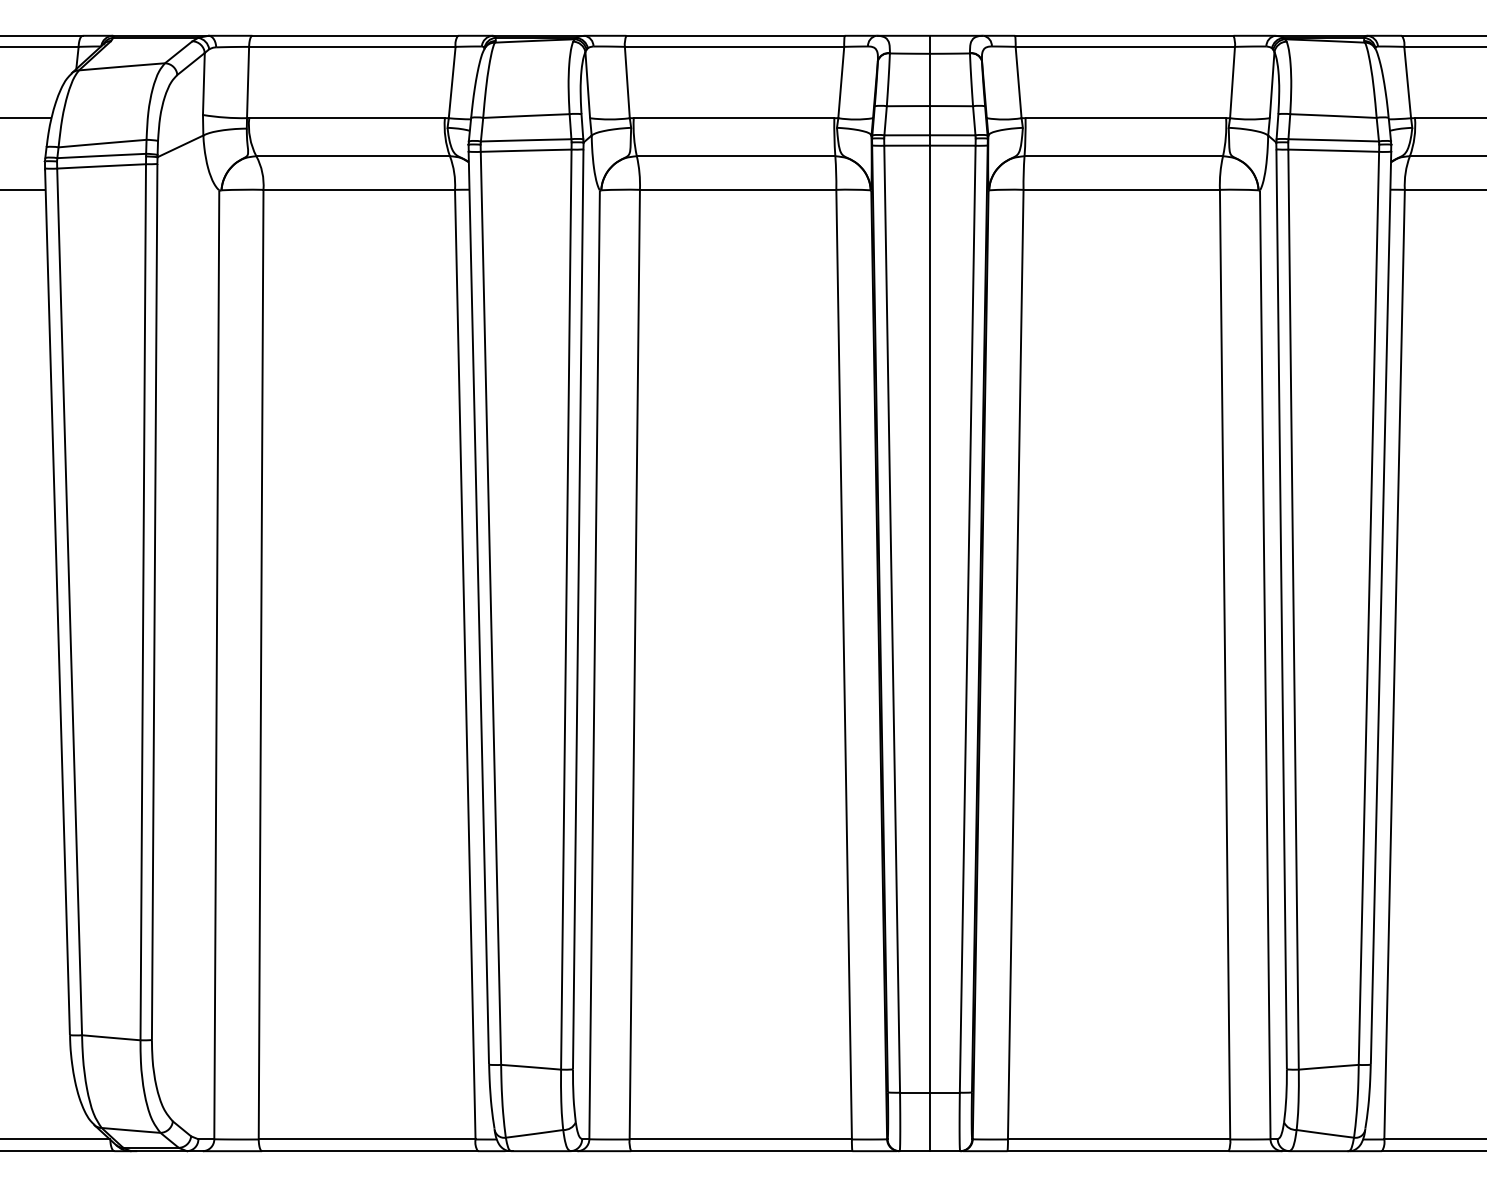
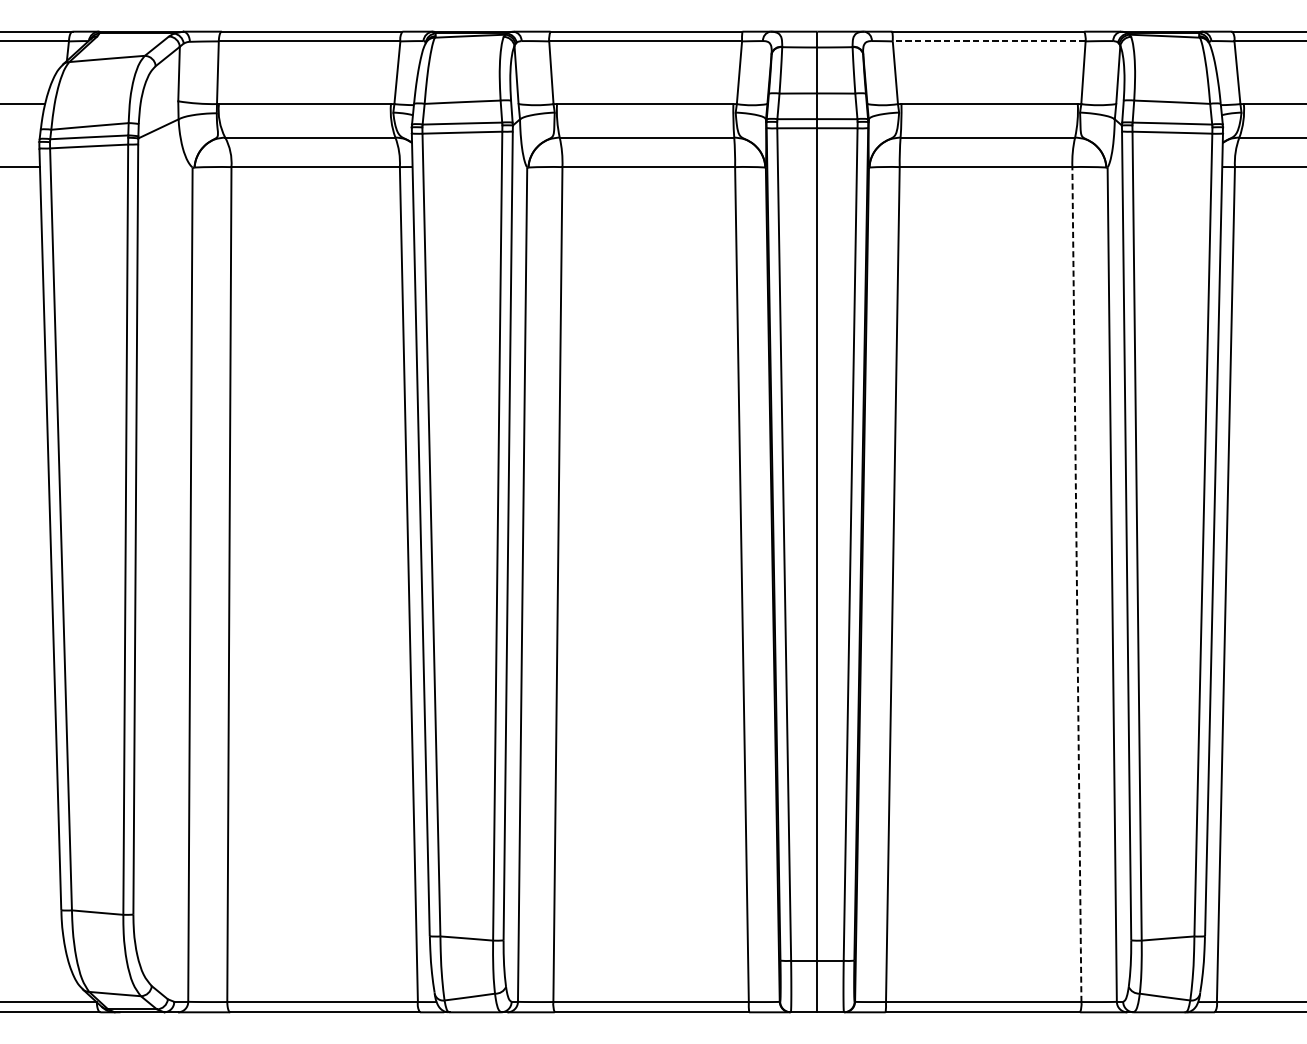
line: (1125, 46) -> (989, 41), solid -> dashed
line: (1225, 665) -> (1077, 585), solid -> dashed

